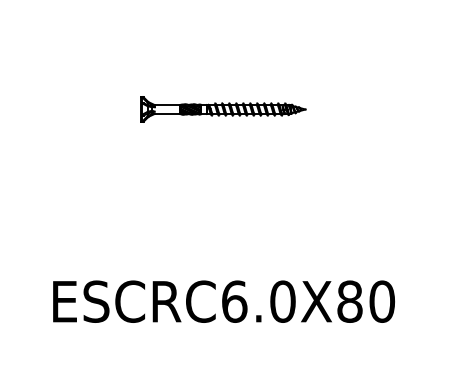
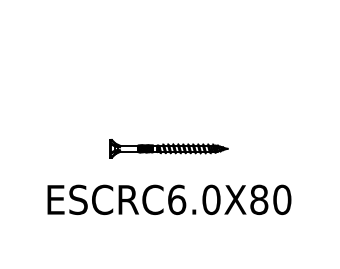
part: (222, 109) -> (168, 148), moved

